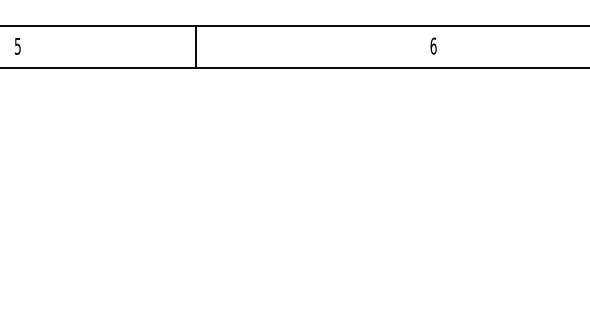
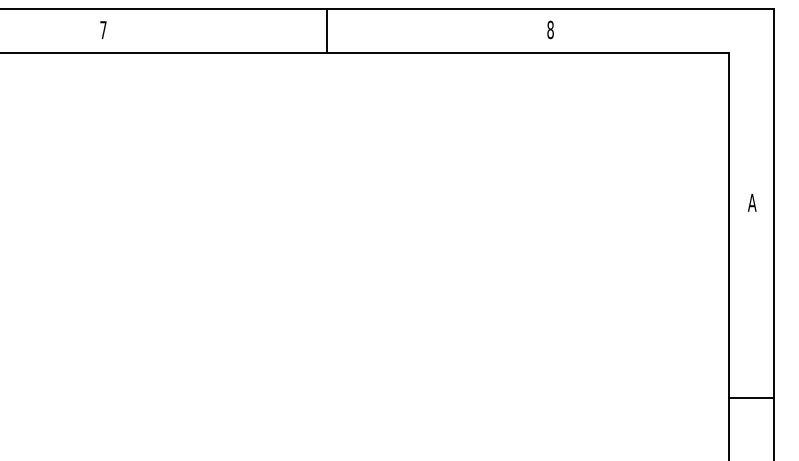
text: (433, 45) -> (550, 29), 6 -> 8
text: (17, 46) -> (103, 30), 5 -> 7
line: (195, 46) -> (326, 30), moved

